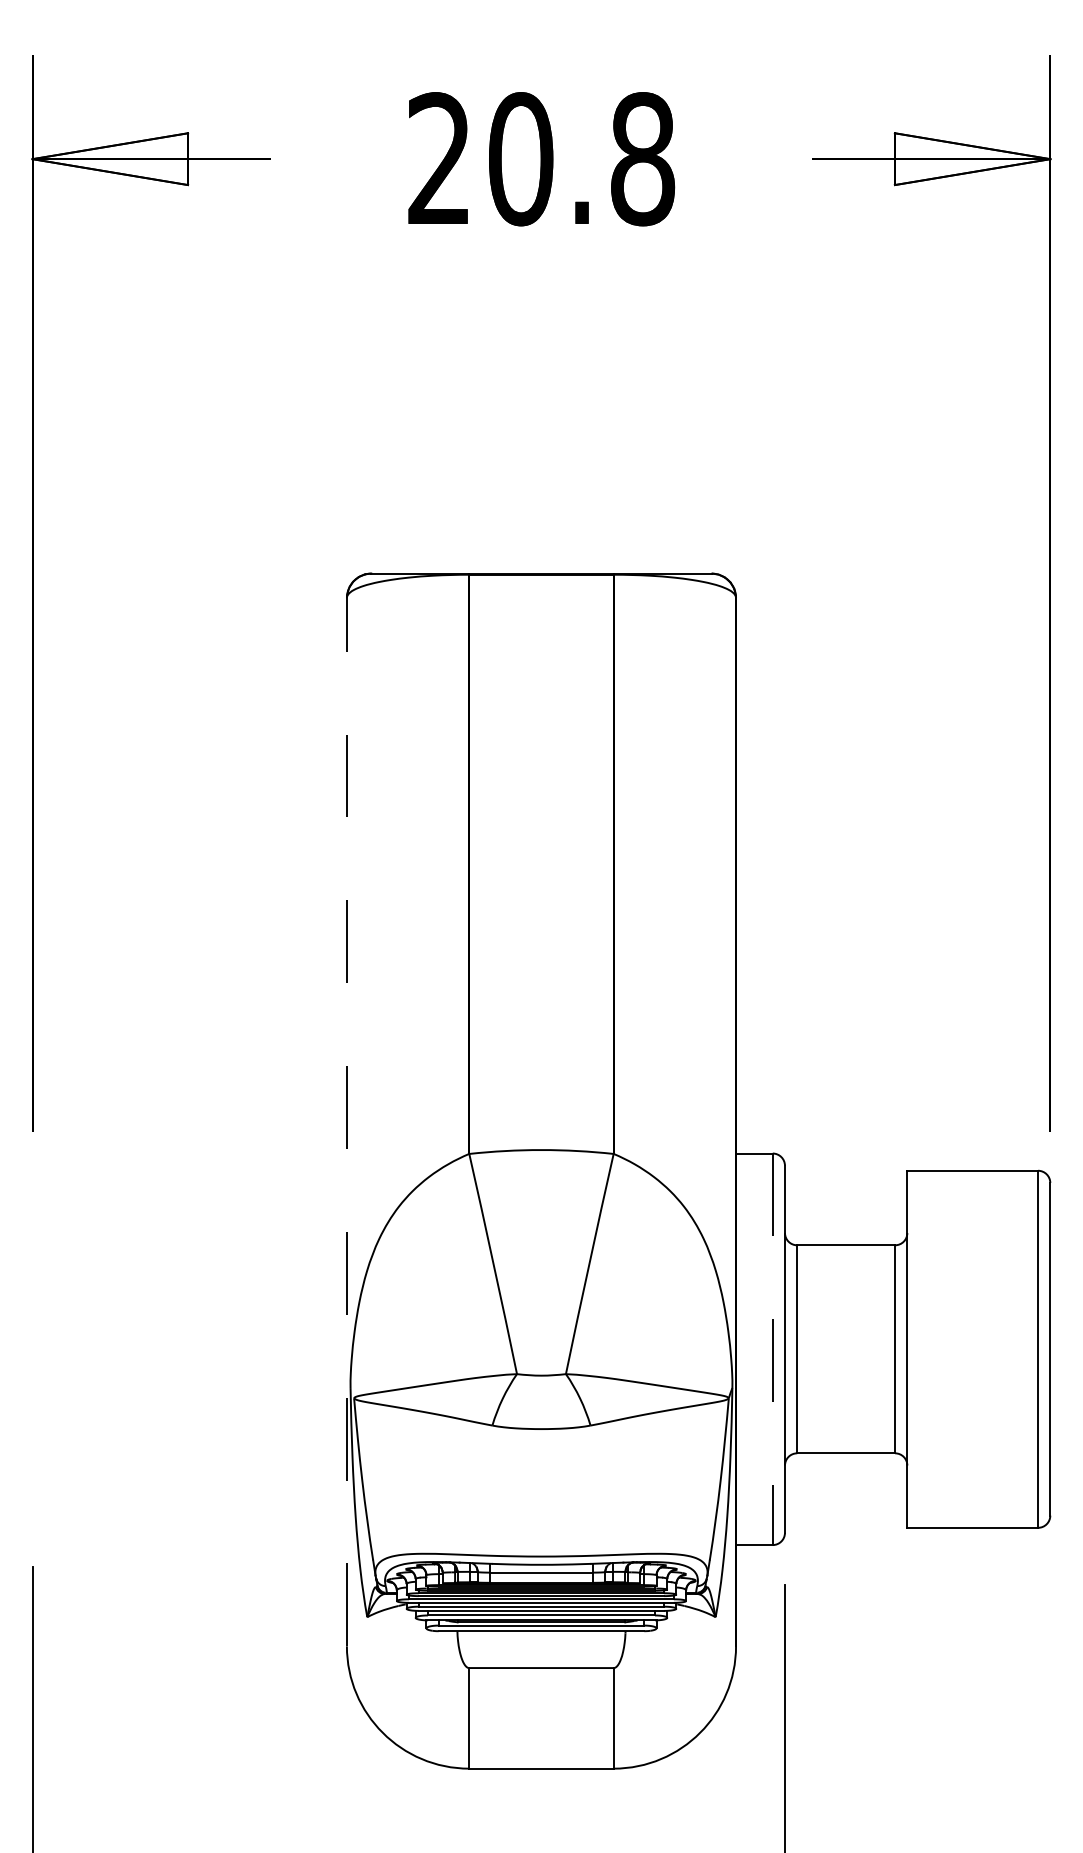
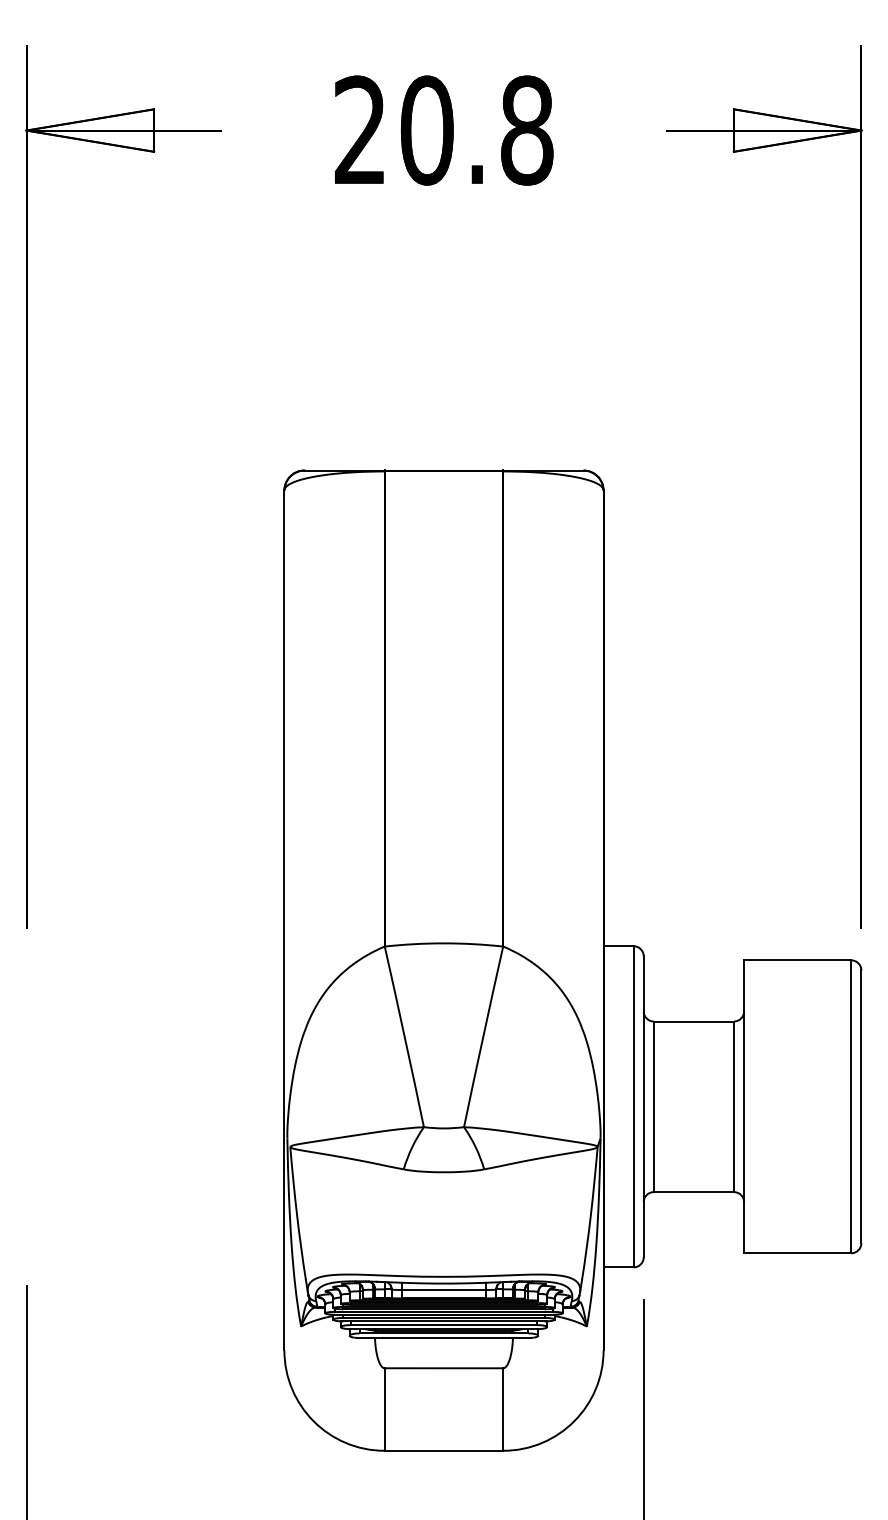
line: (347, 1122) -> (284, 920), dashed -> solid
line: (772, 1348) -> (633, 1106), dashed -> solid

